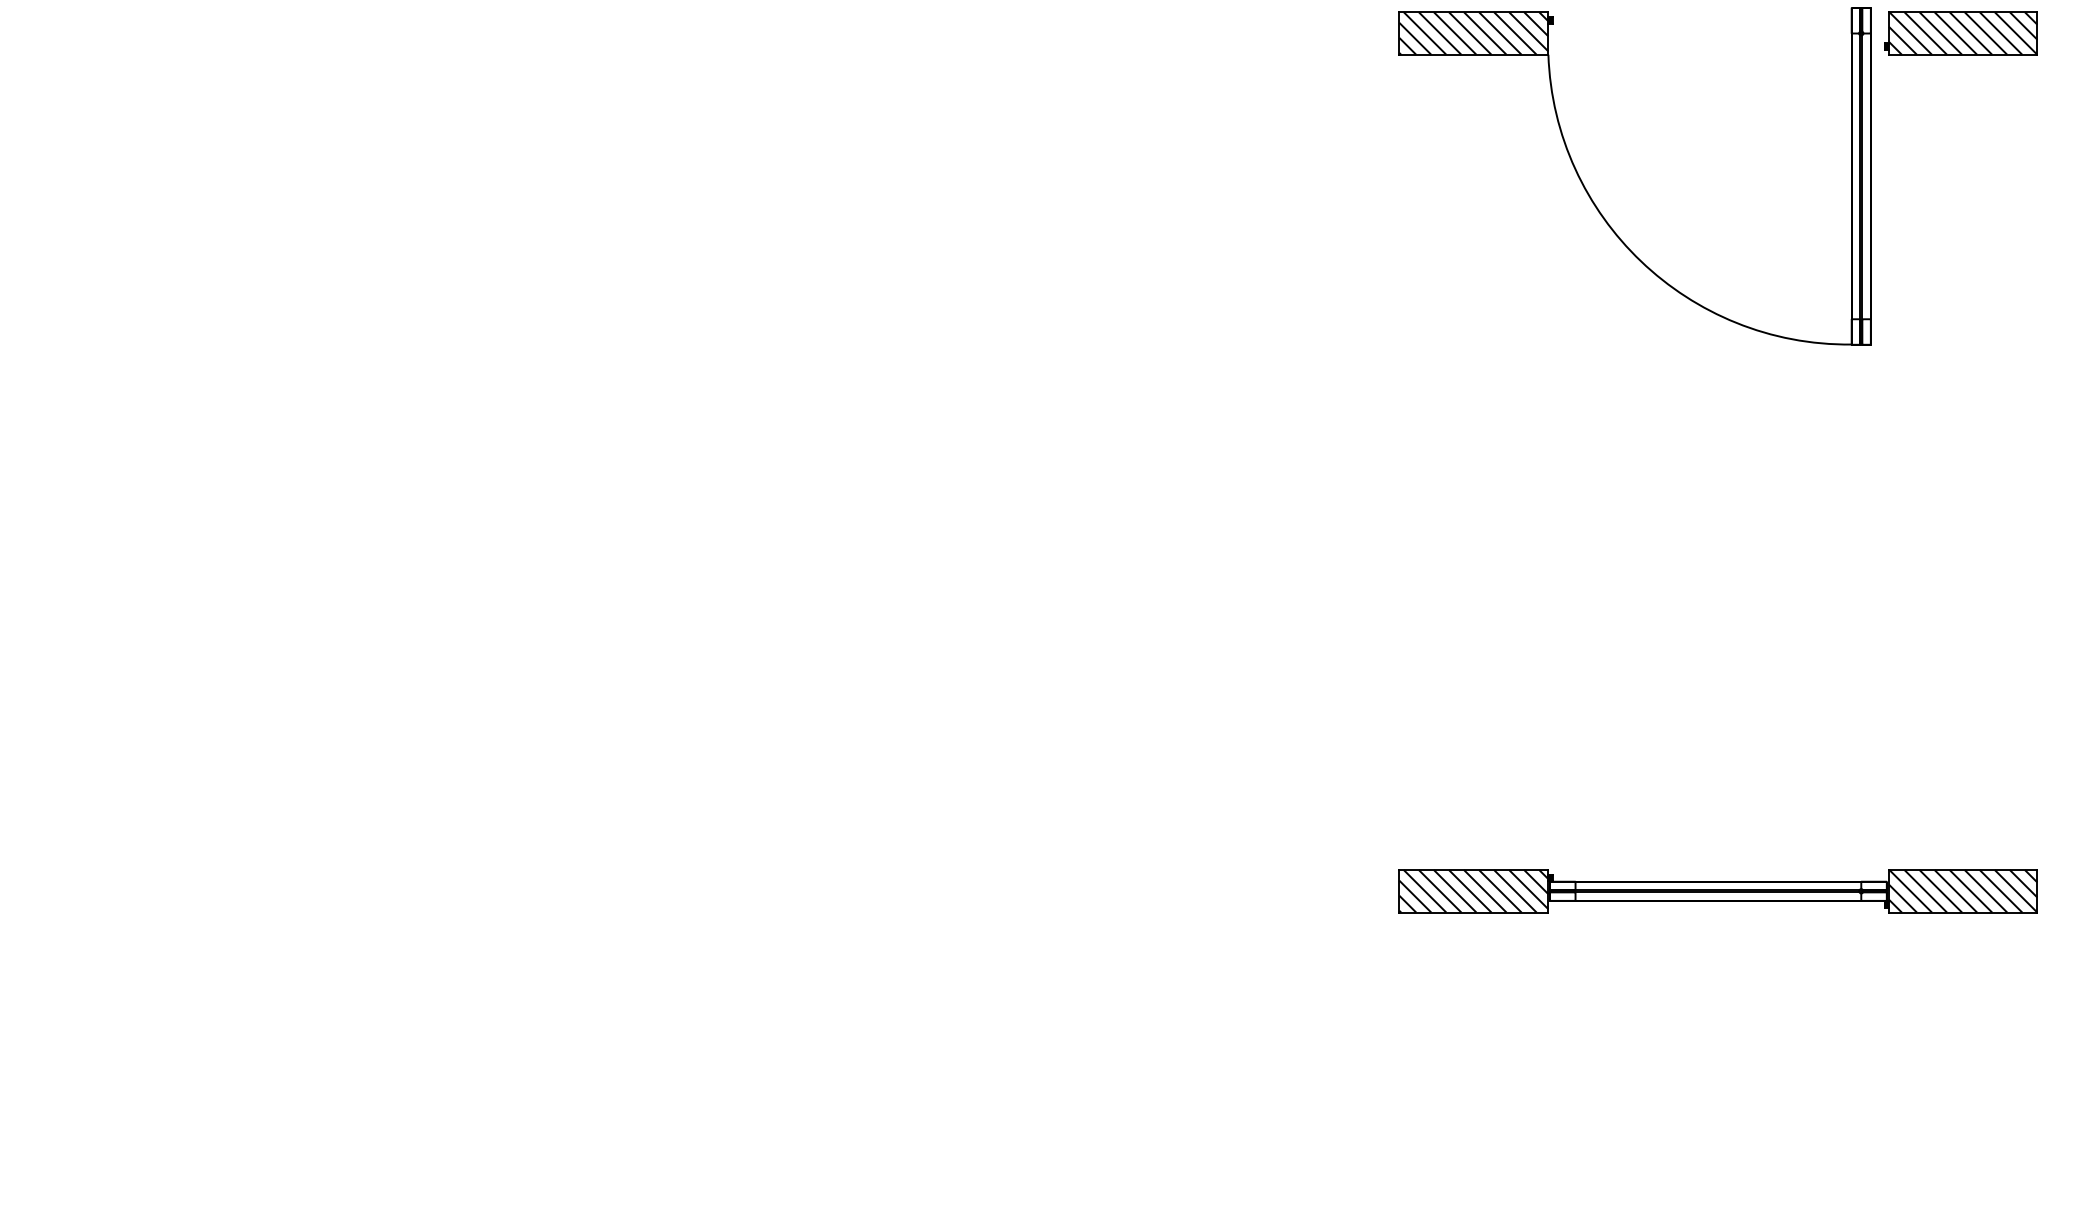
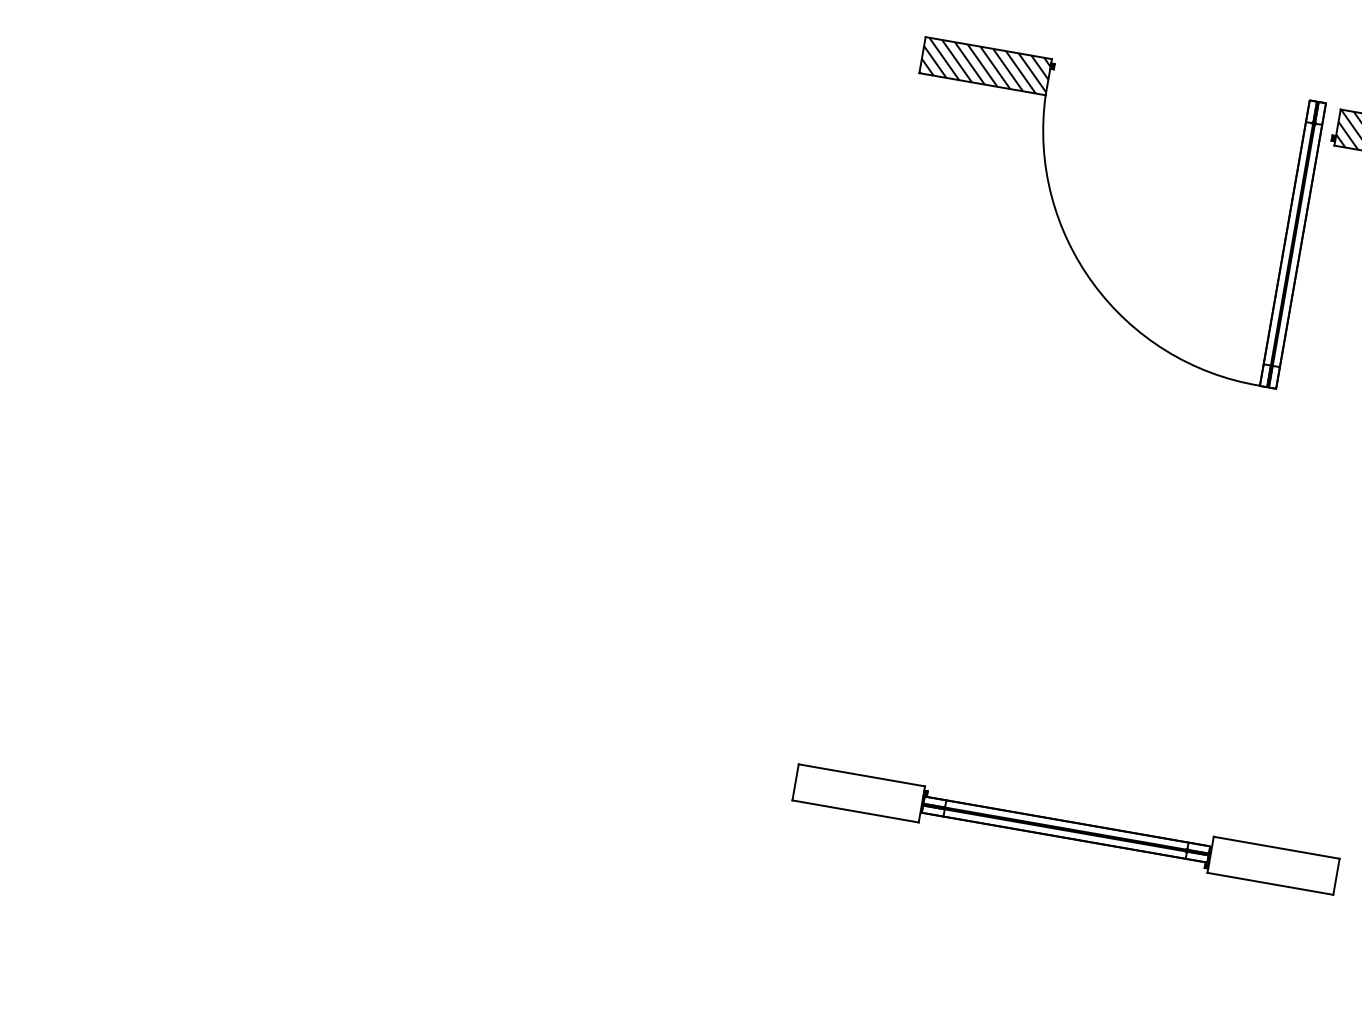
hatch: (1473, 891) -> (858, 793), removed
hatch: (1962, 891) -> (1272, 865), removed

